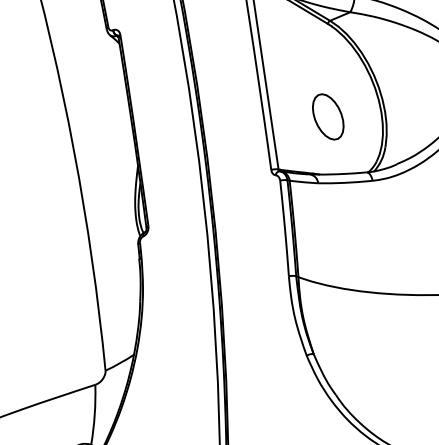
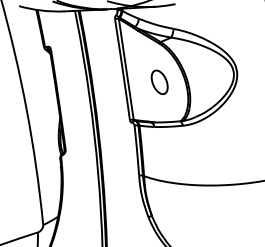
part: (327, 117) -> (159, 82), moved

